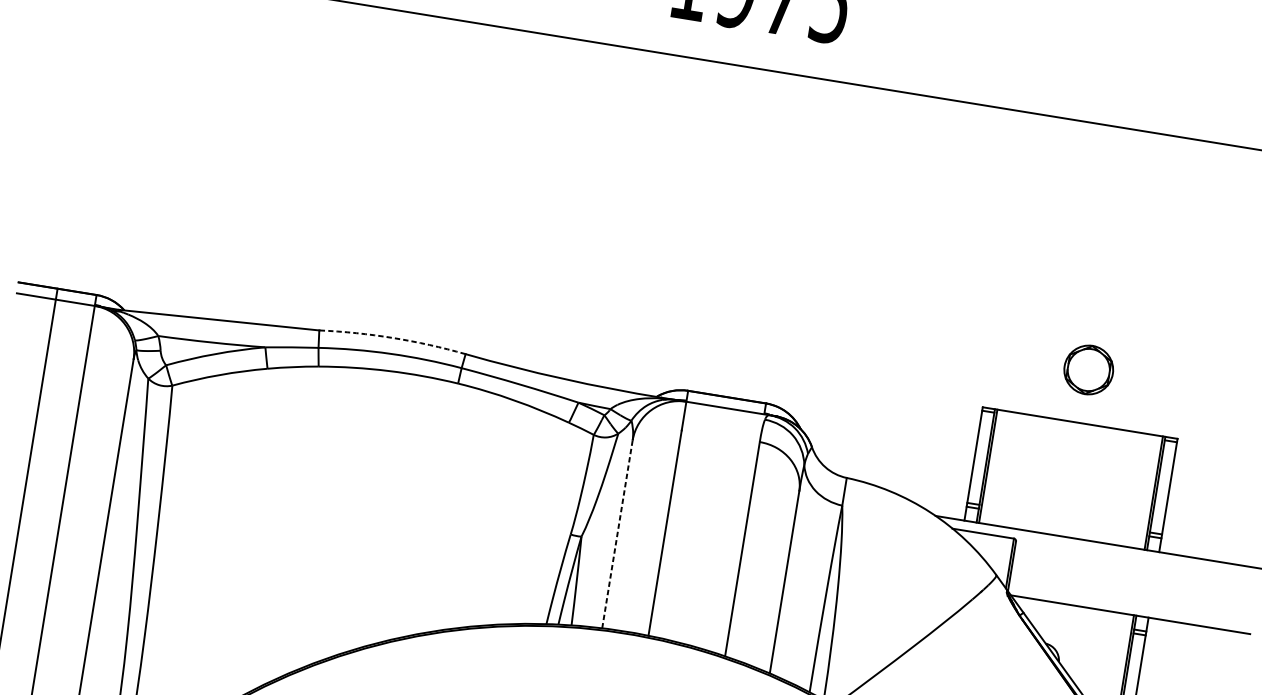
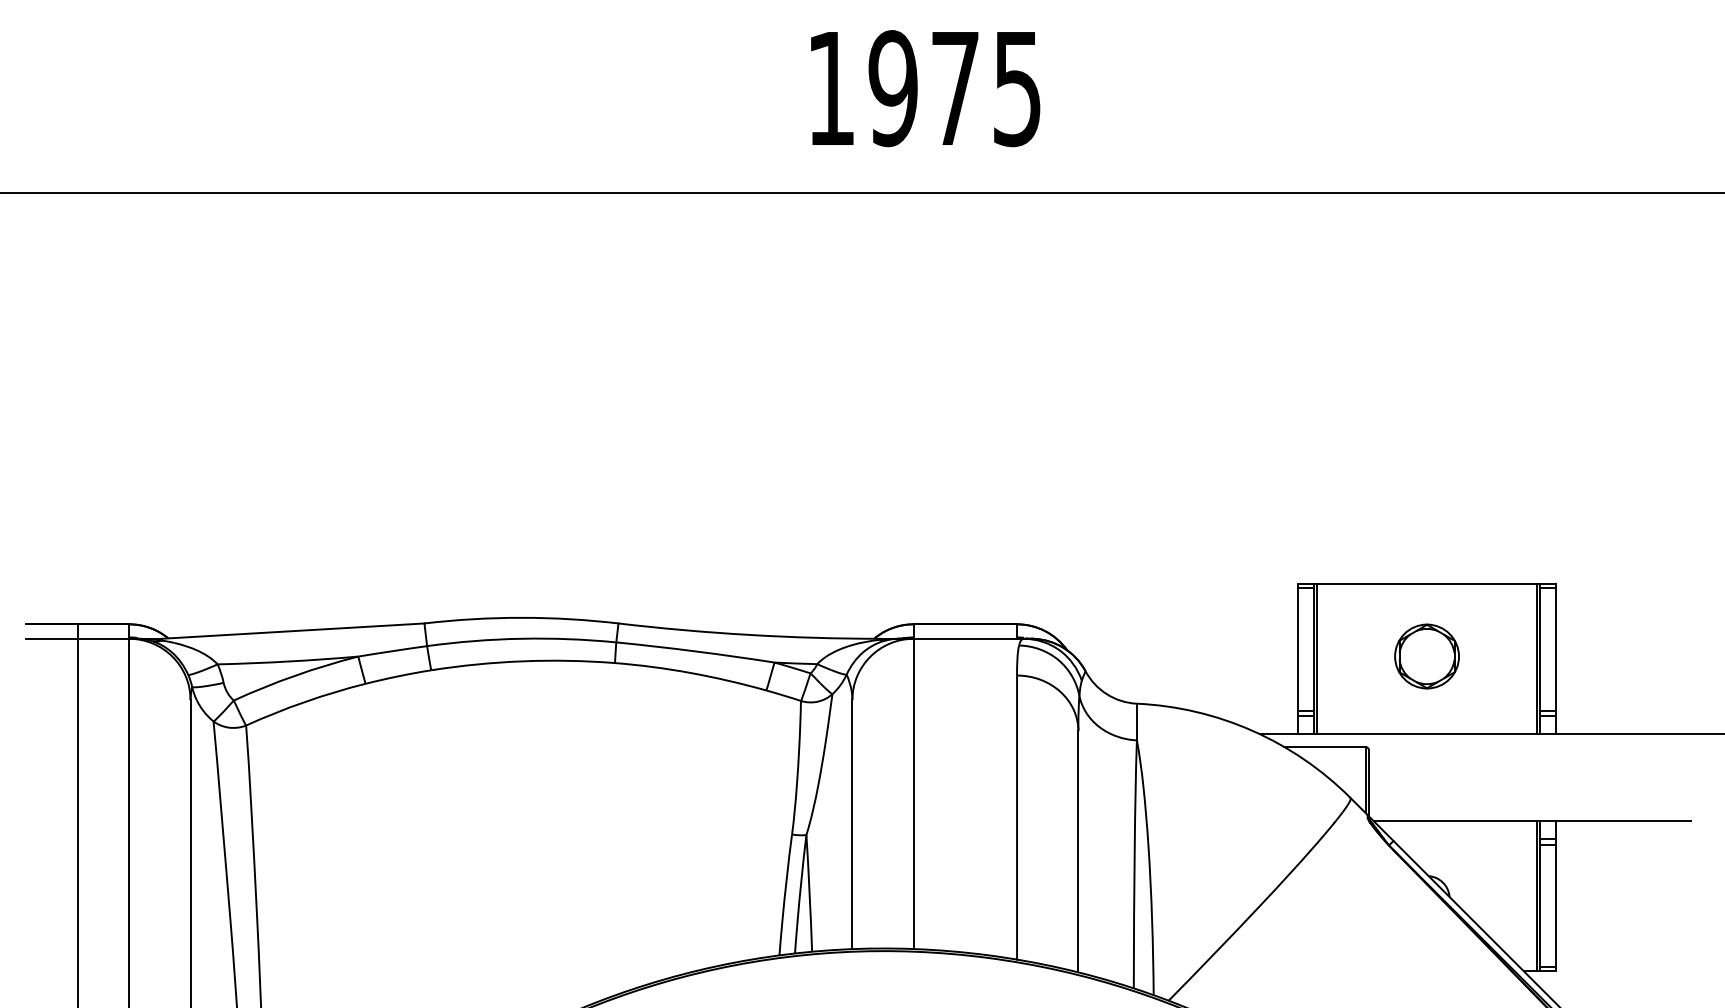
arc: (393, 337) -> (521, 617), dashed -> solid
part: (1088, 369) -> (1426, 656), moved
line: (617, 534) -> (852, 824), dashed -> solid

